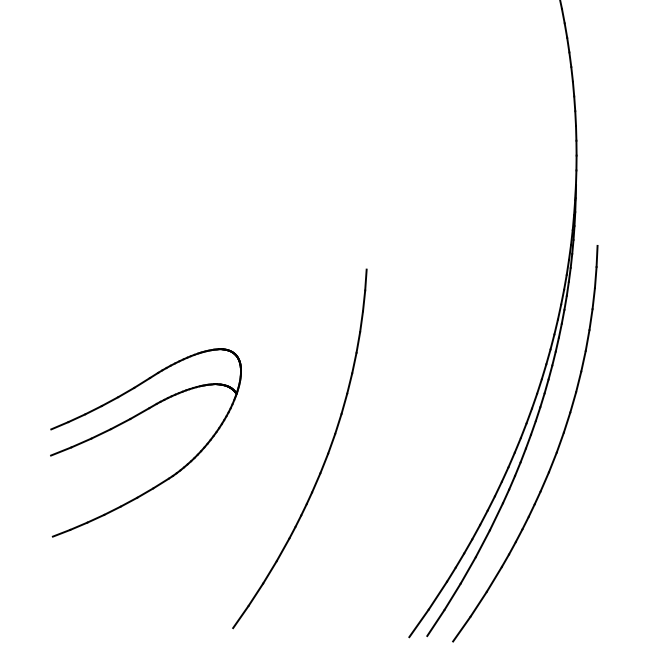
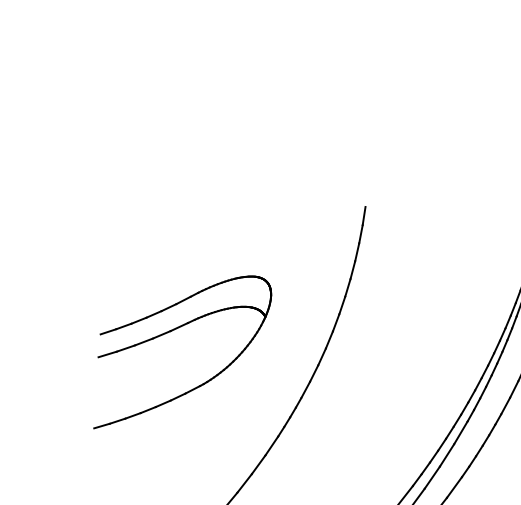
part: (130, 420) -> (170, 332), moved

